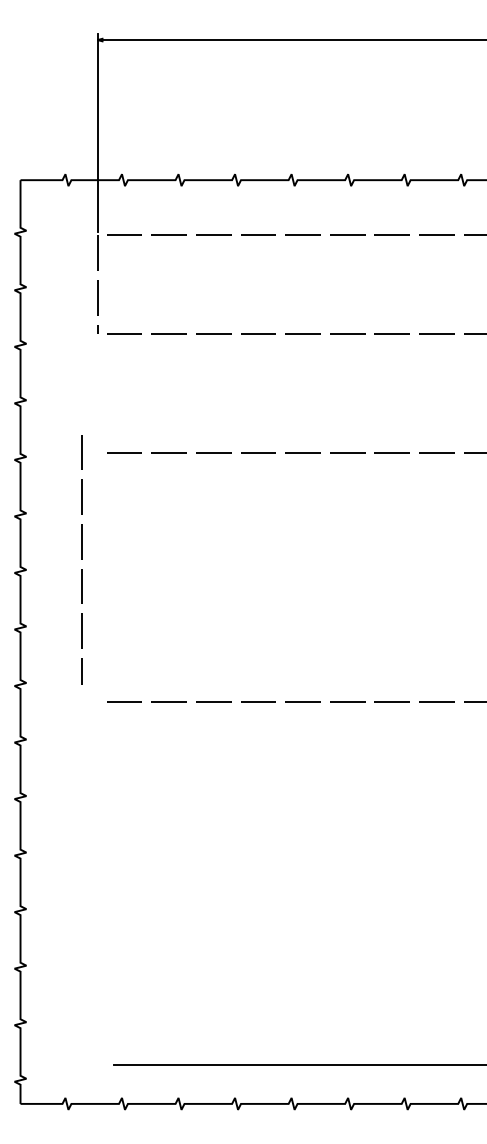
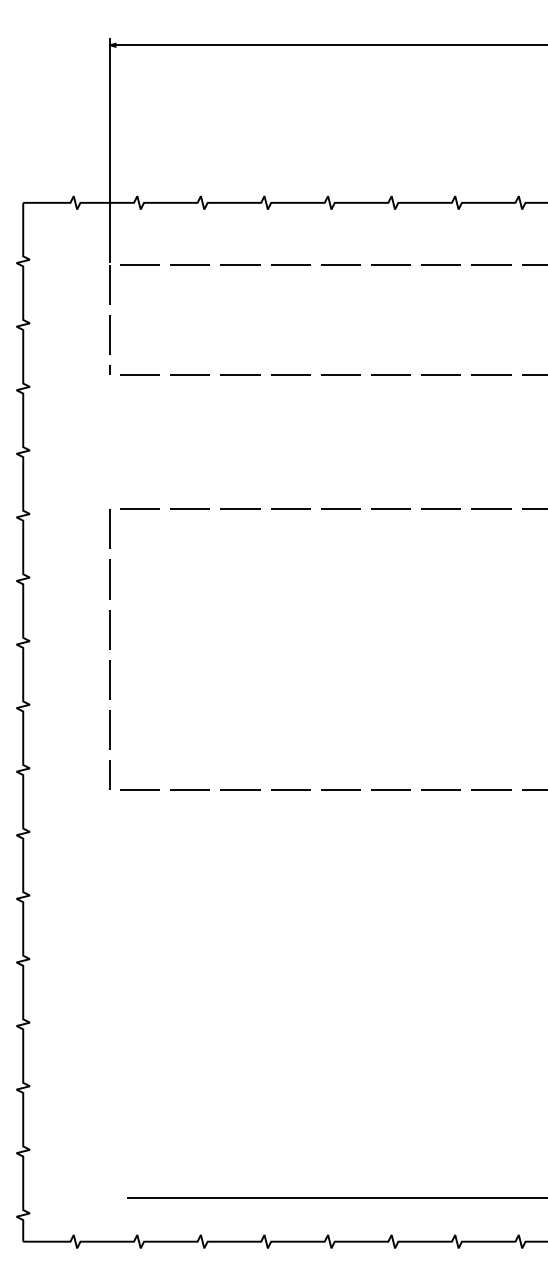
line: (81, 559) -> (109, 649), moved

